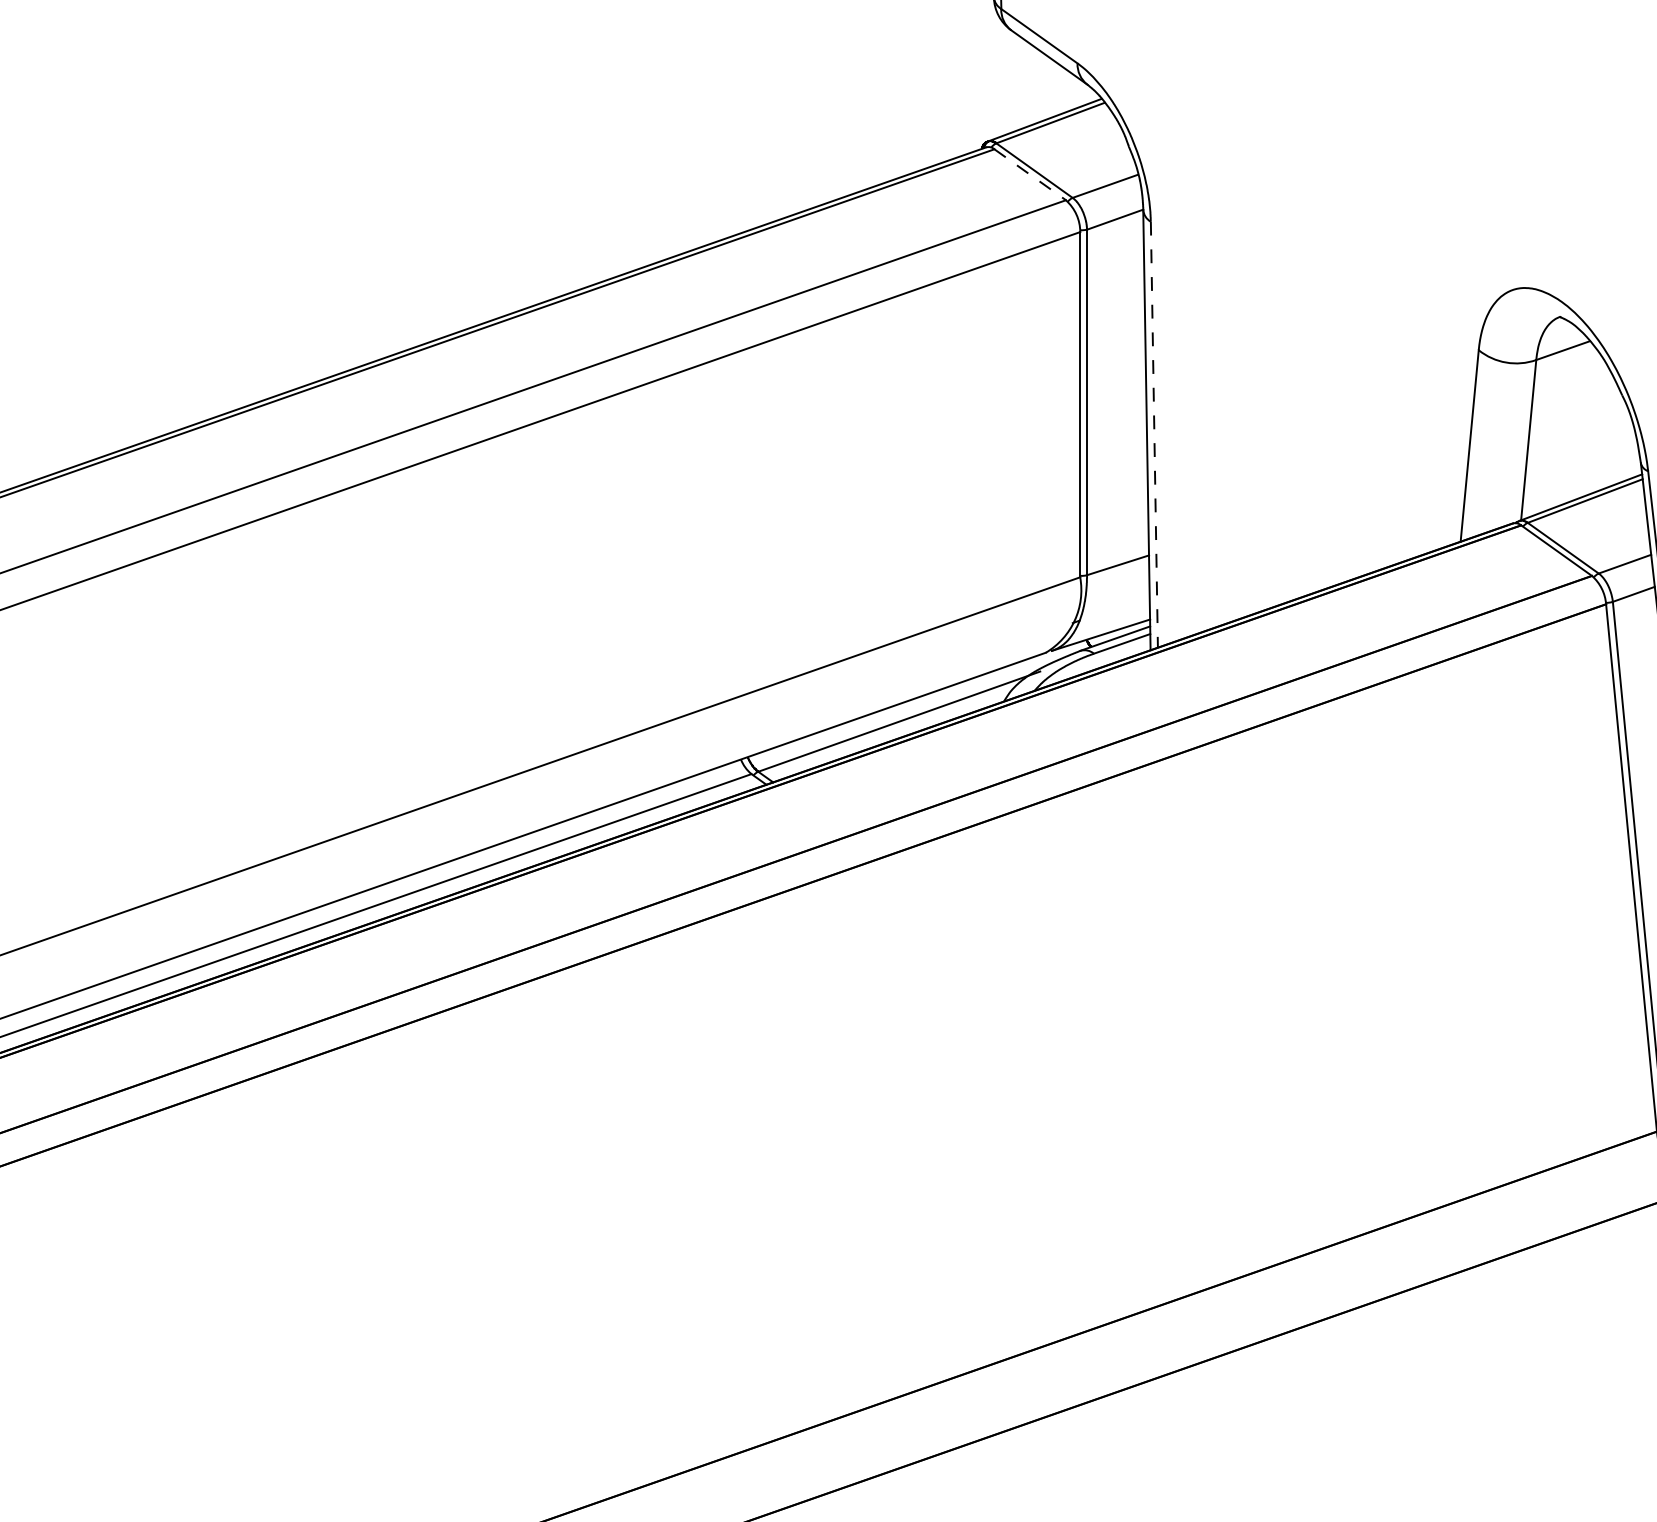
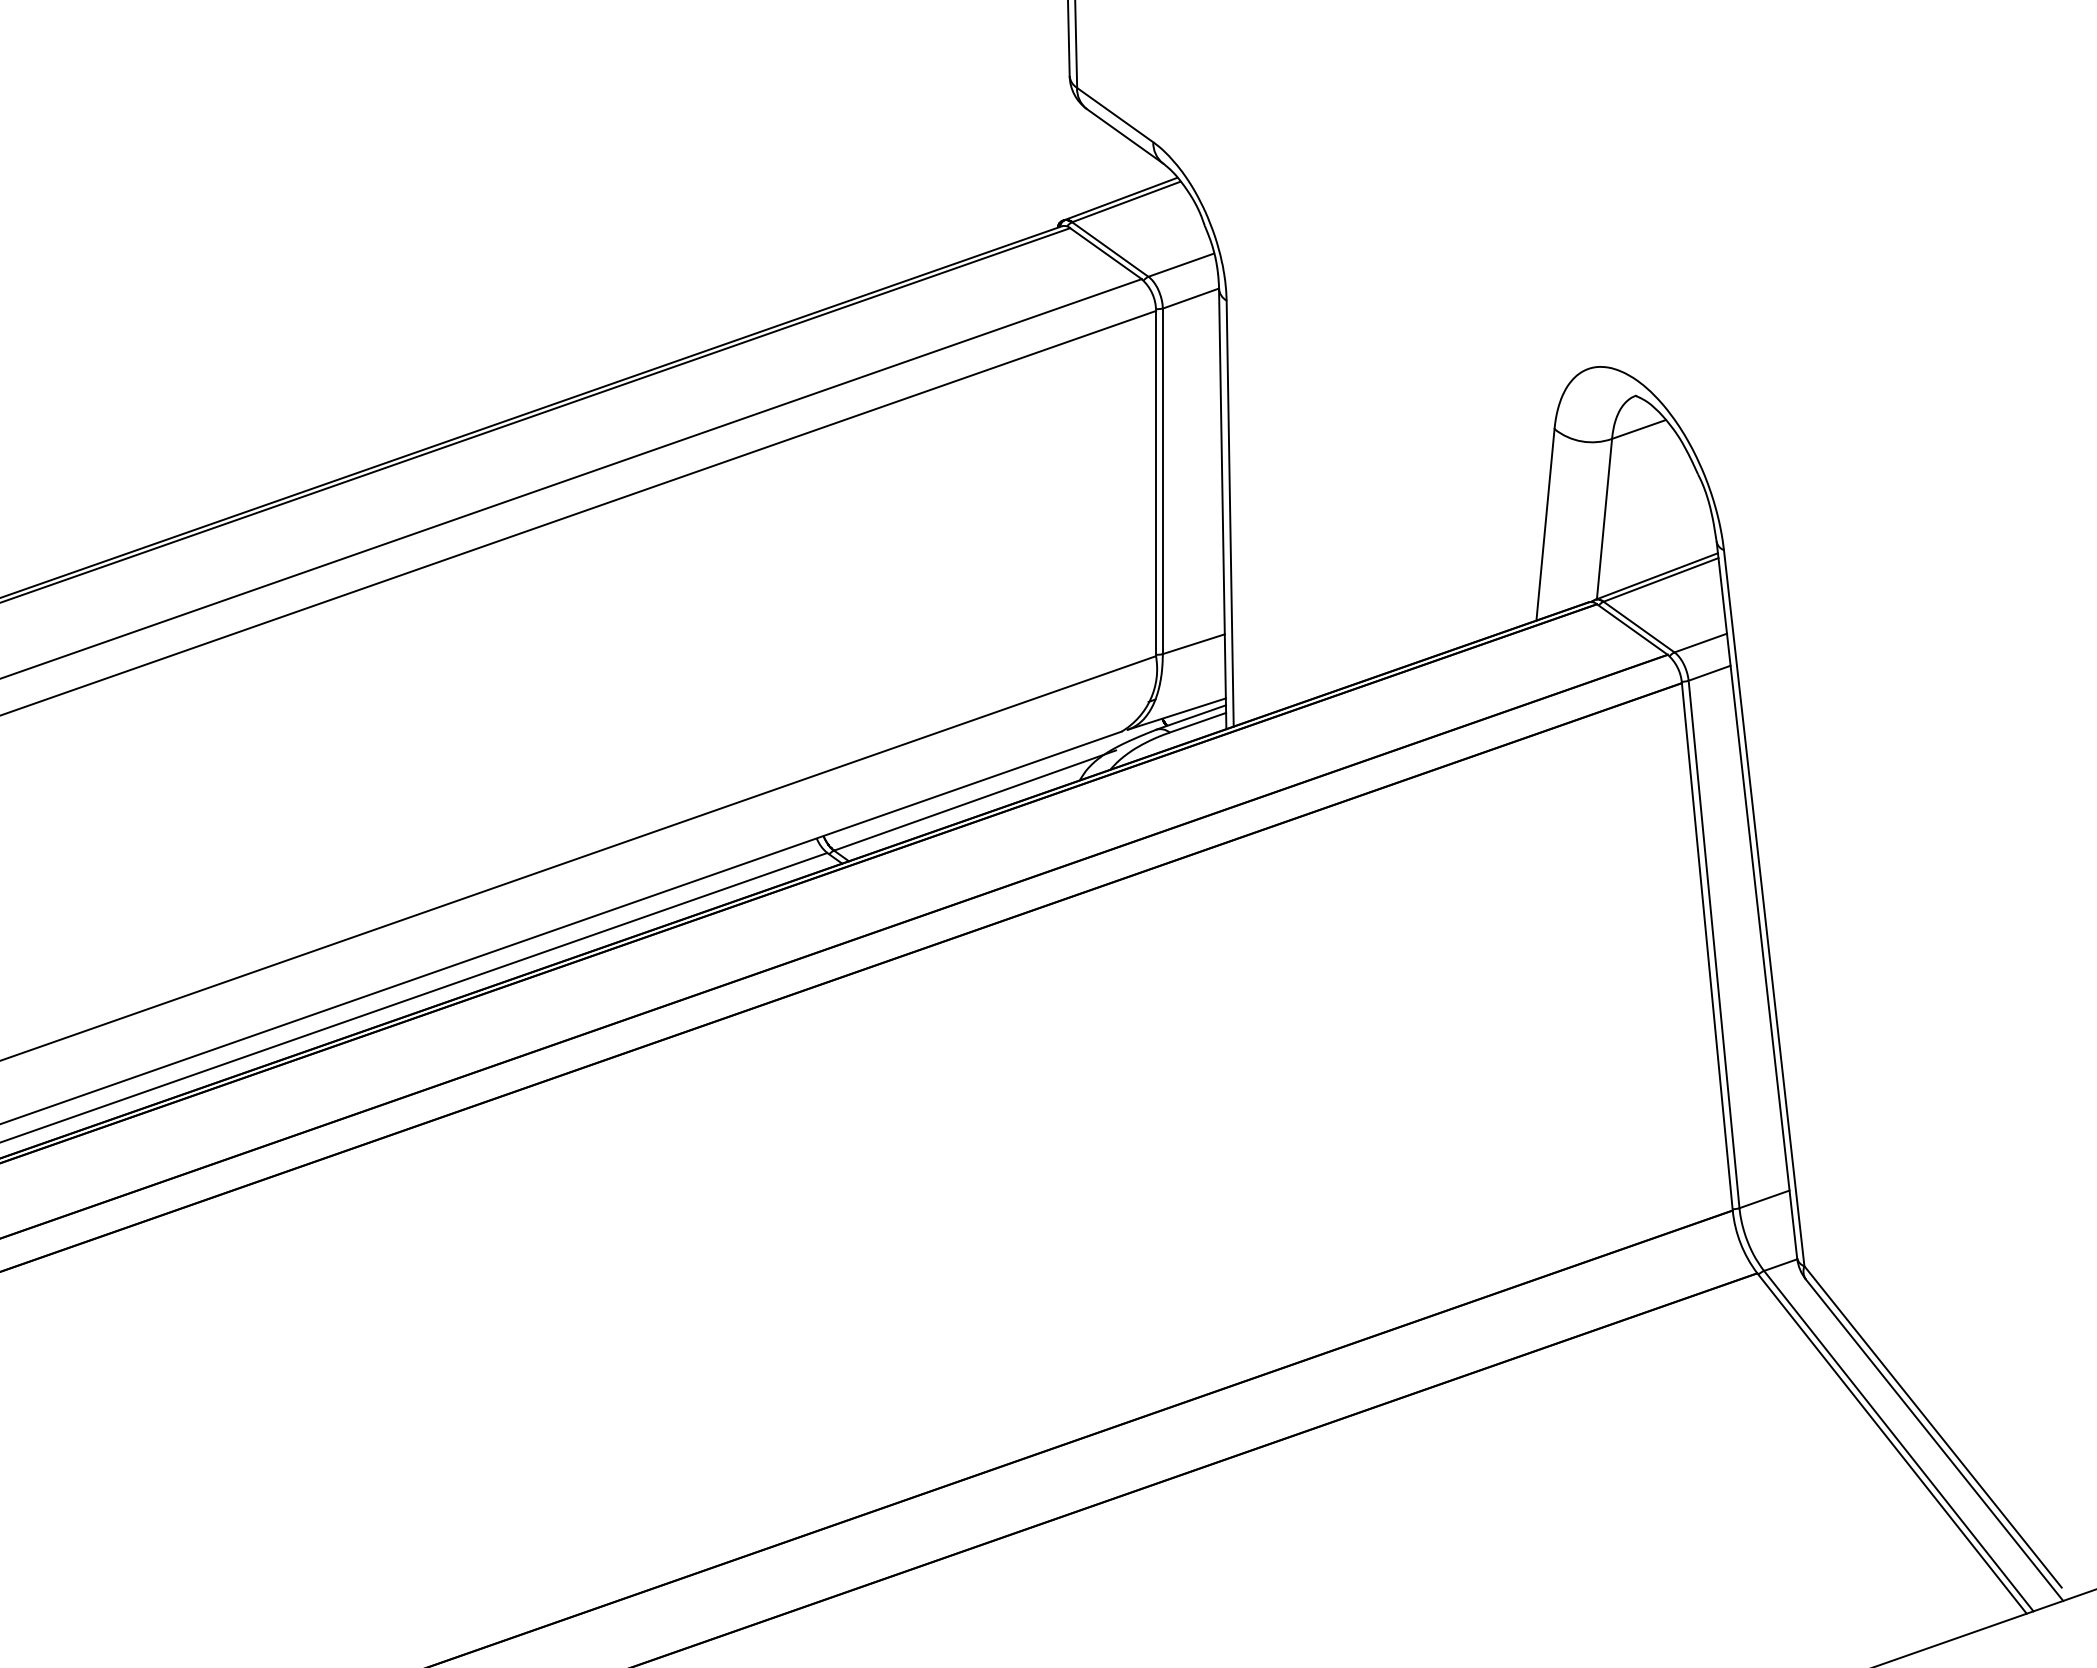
line: (1030, 174) -> (1106, 253), dashed -> solid
line: (1154, 435) -> (1230, 514), dashed -> solid

